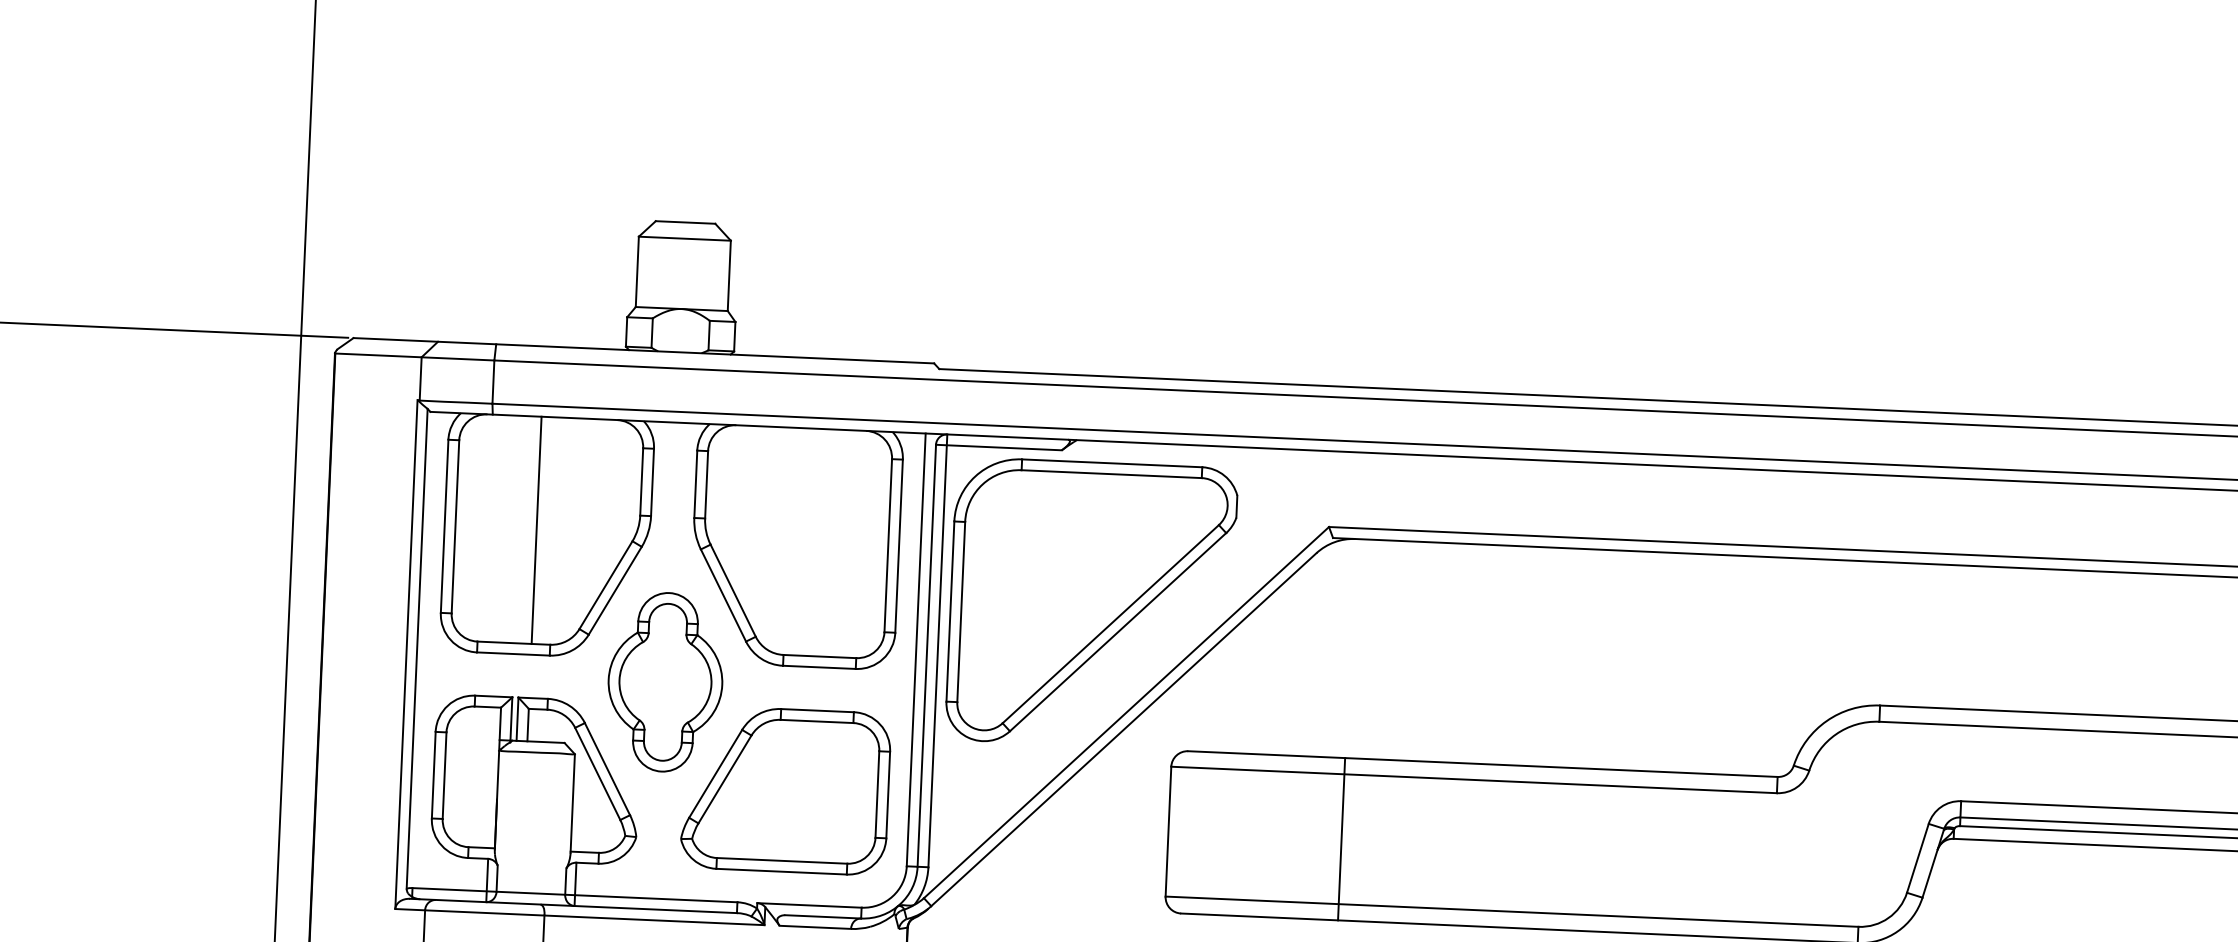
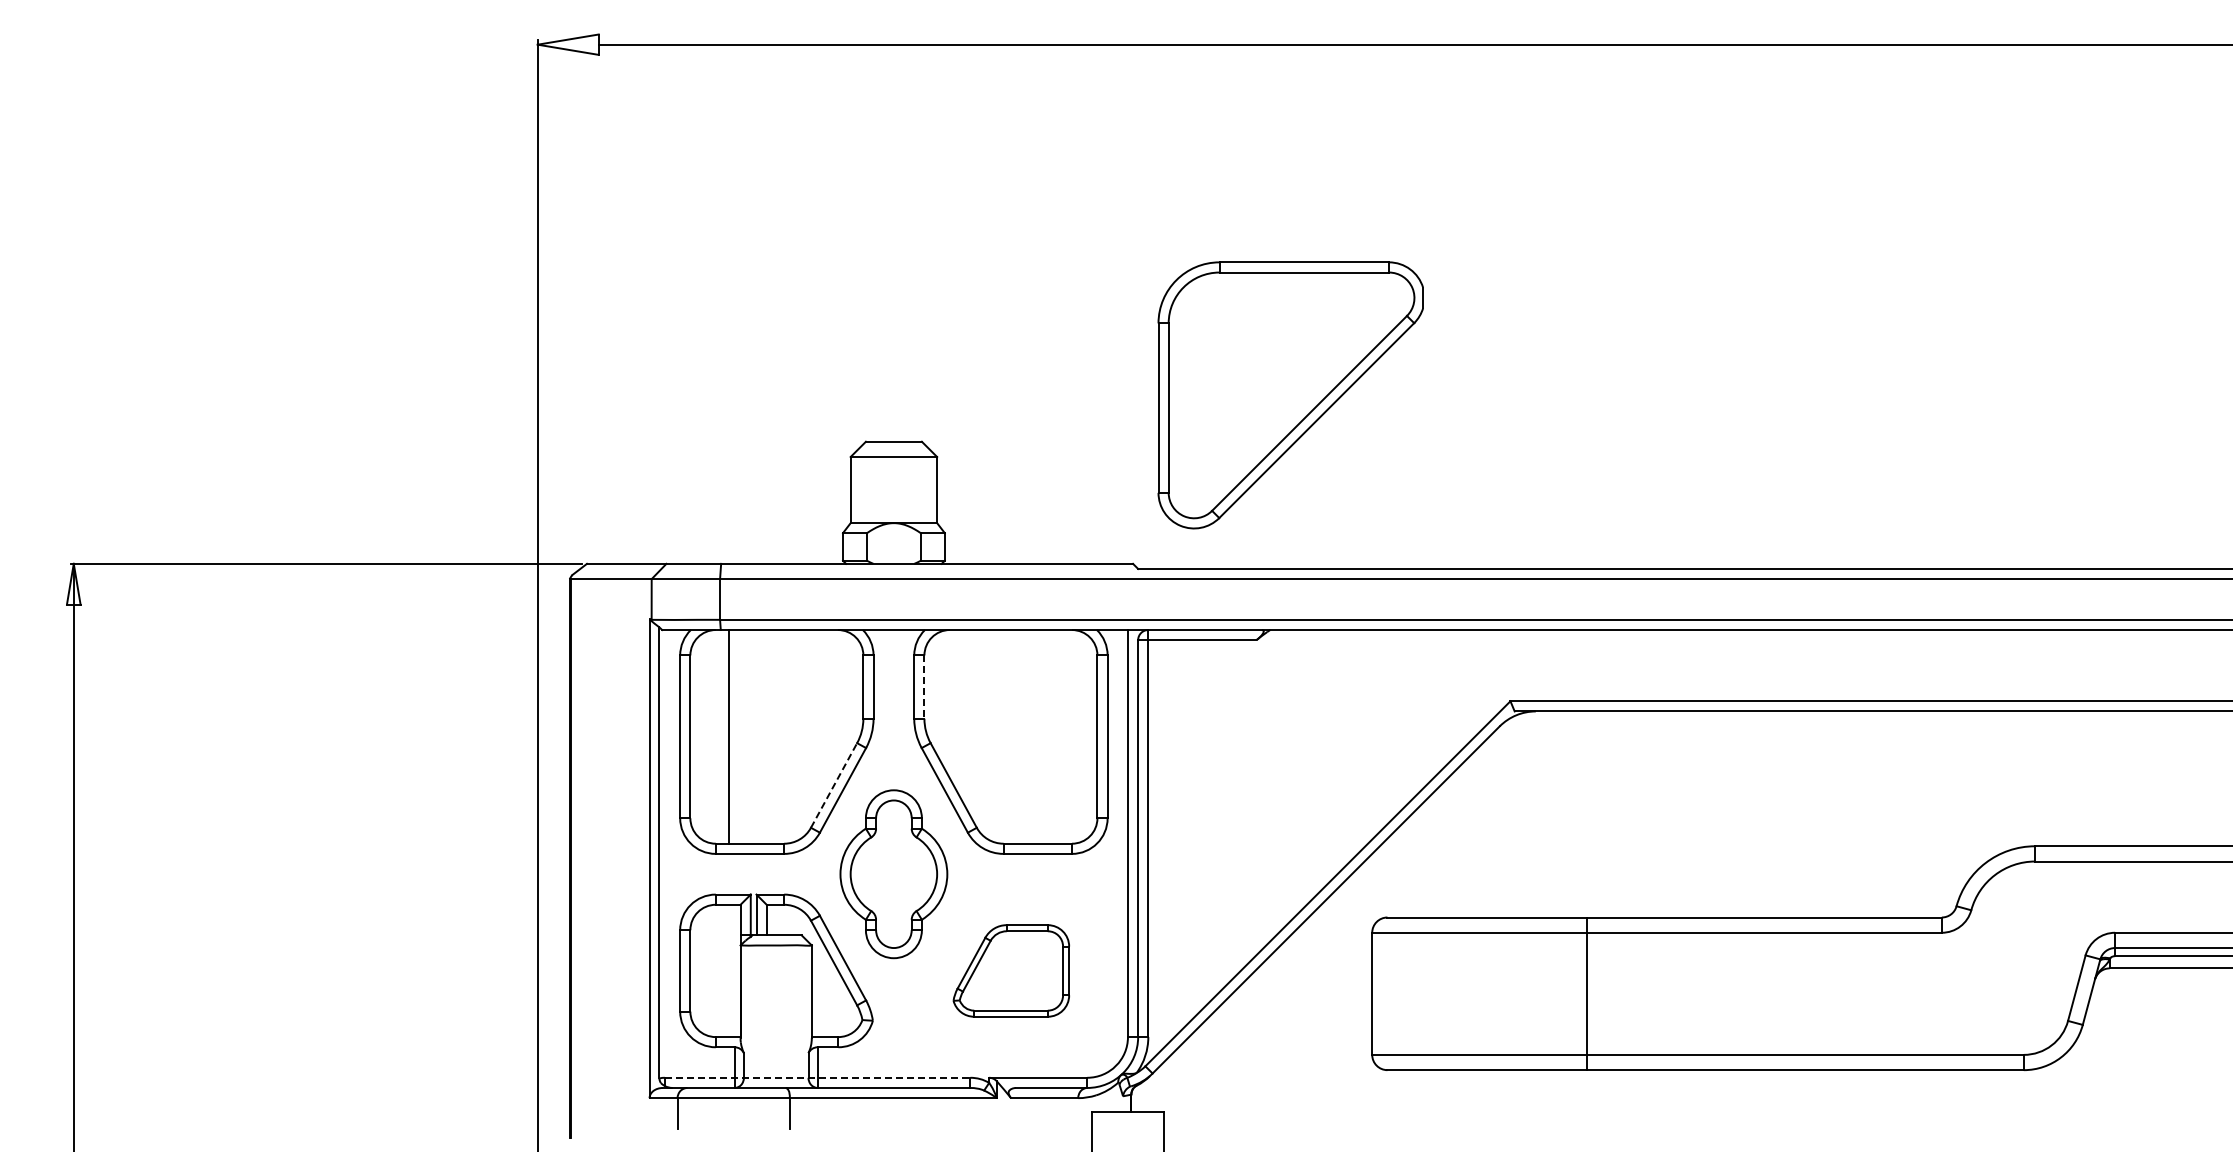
line: (706, 485) -> (924, 687), solid -> dashed
line: (536, 529) -> (728, 736), moved
line: (606, 585) -> (834, 785), solid -> dashed
part: (1091, 604) -> (1290, 395), moved
part: (786, 790) -> (1011, 970), size x0.6
line: (1342, 838) -> (1587, 993), moved
line: (574, 894) -> (817, 1077), solid -> dashed

